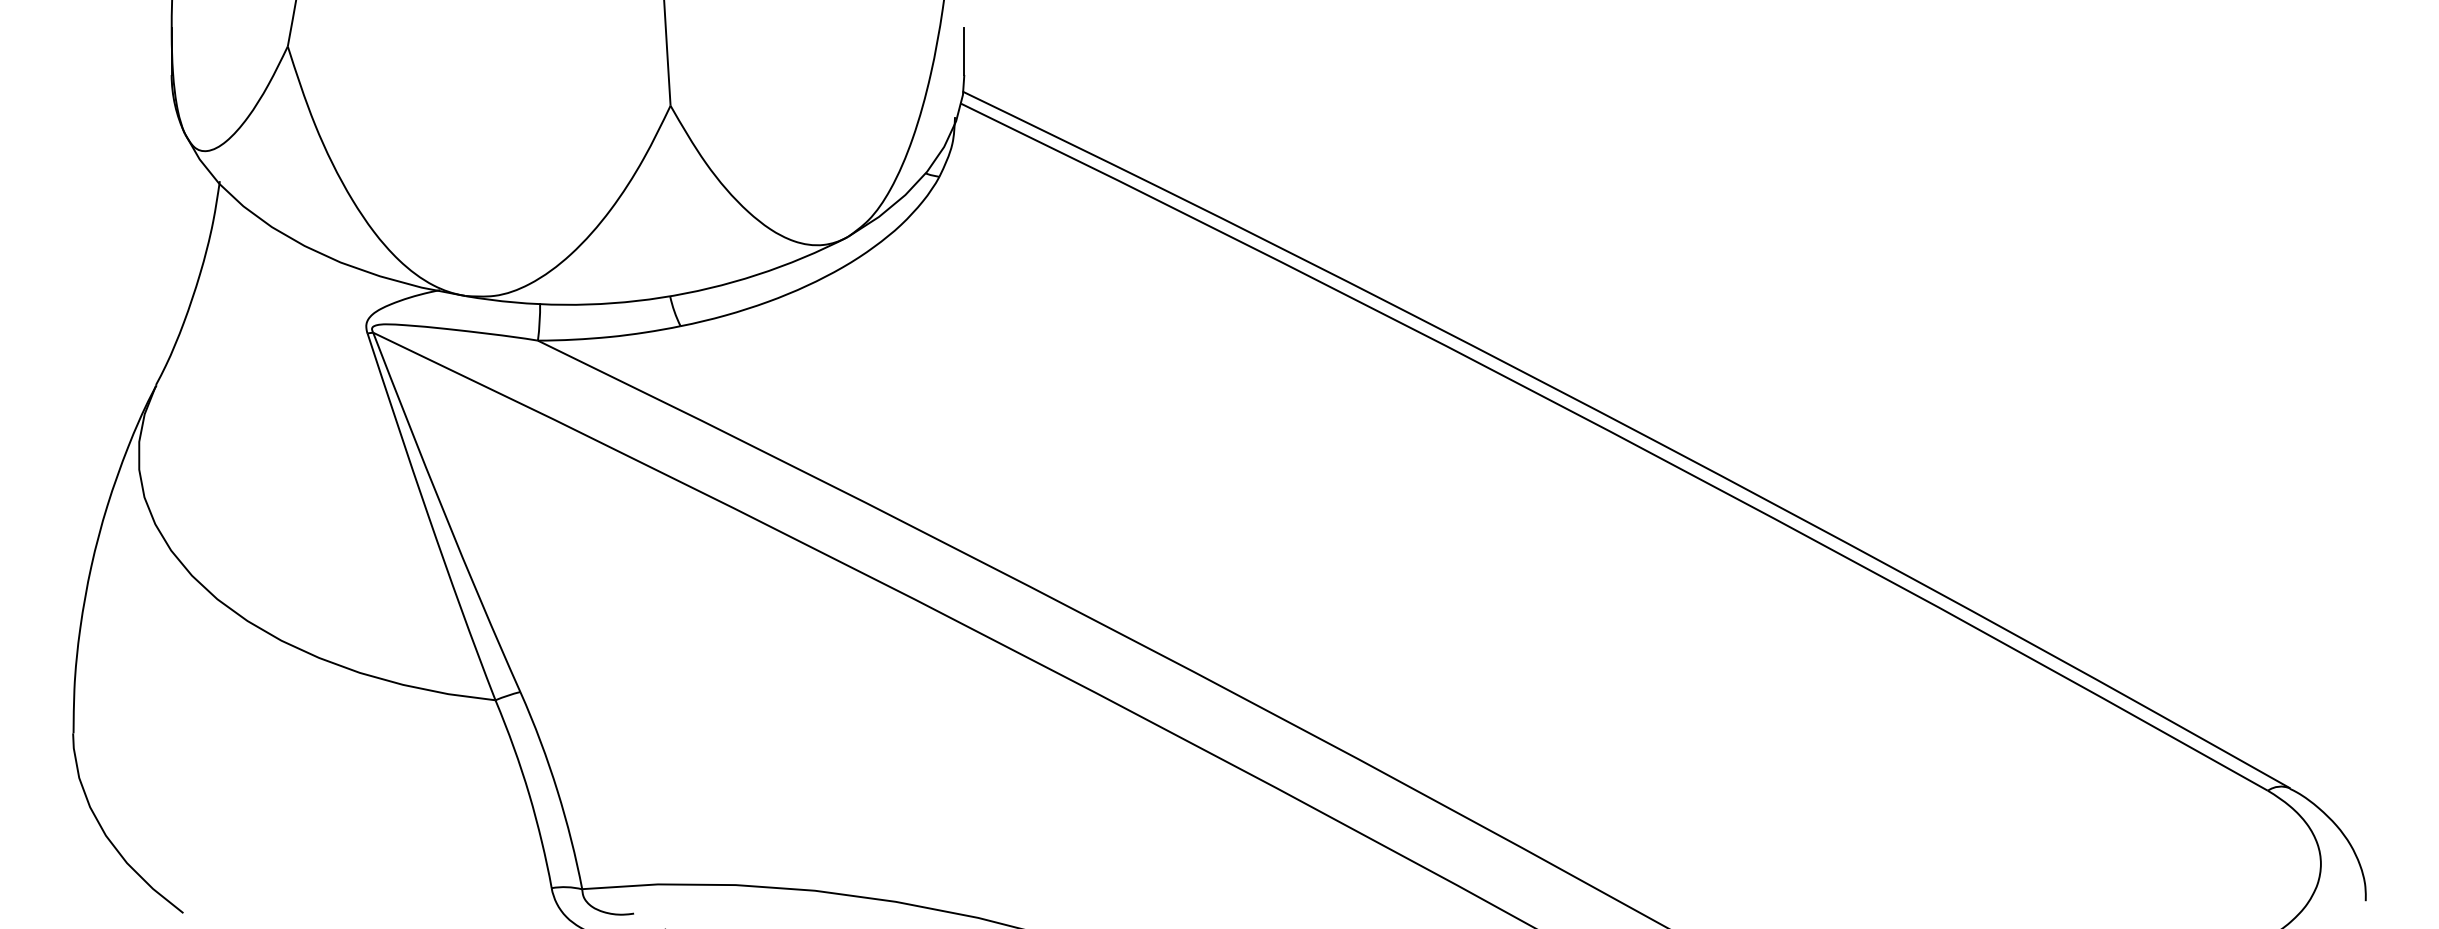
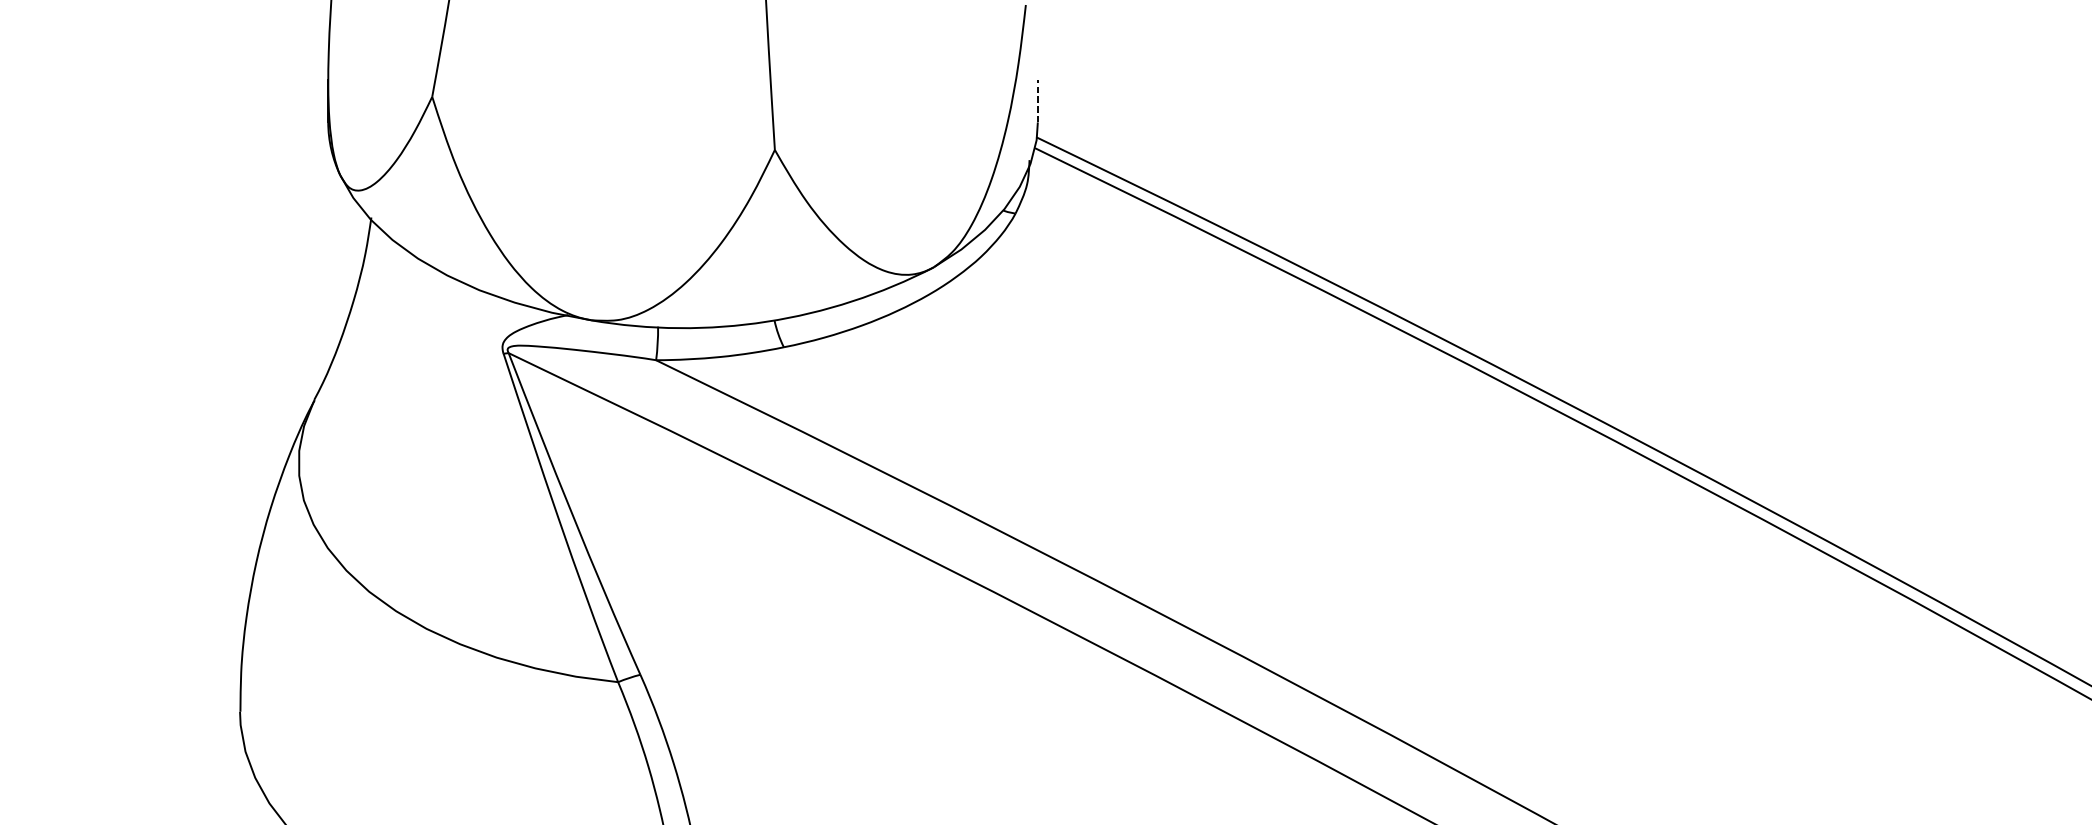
line: (964, 51) -> (1038, 101), solid -> dashed

